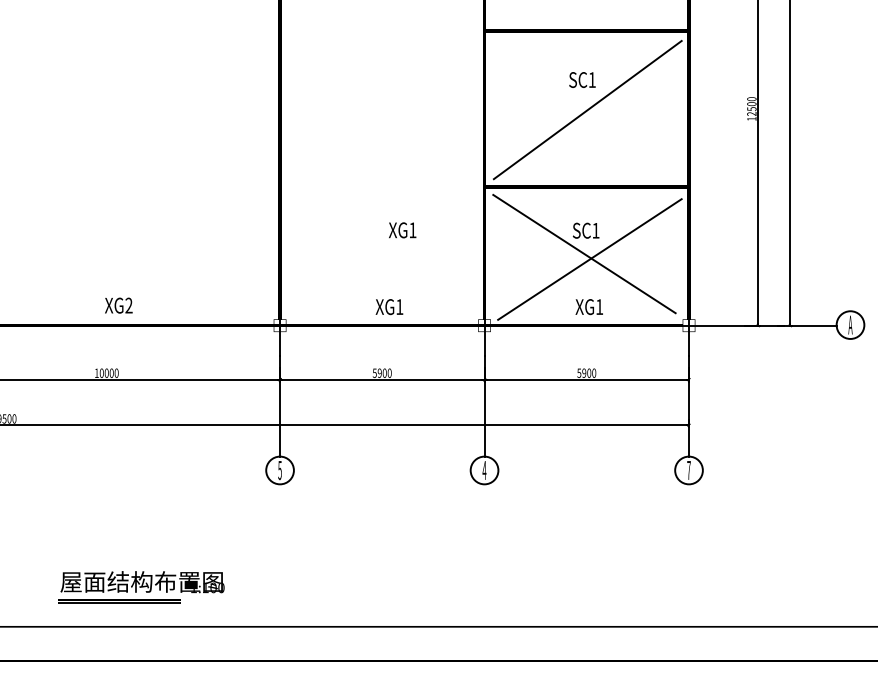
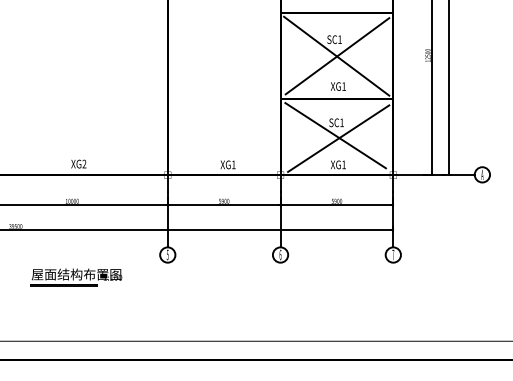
line: (585, 108) -> (336, 55), added
text: (402, 230) -> (338, 86), moved
text: (484, 469) -> (280, 254), 4 -> 6
part: (141, 587) -> (76, 277), moved

